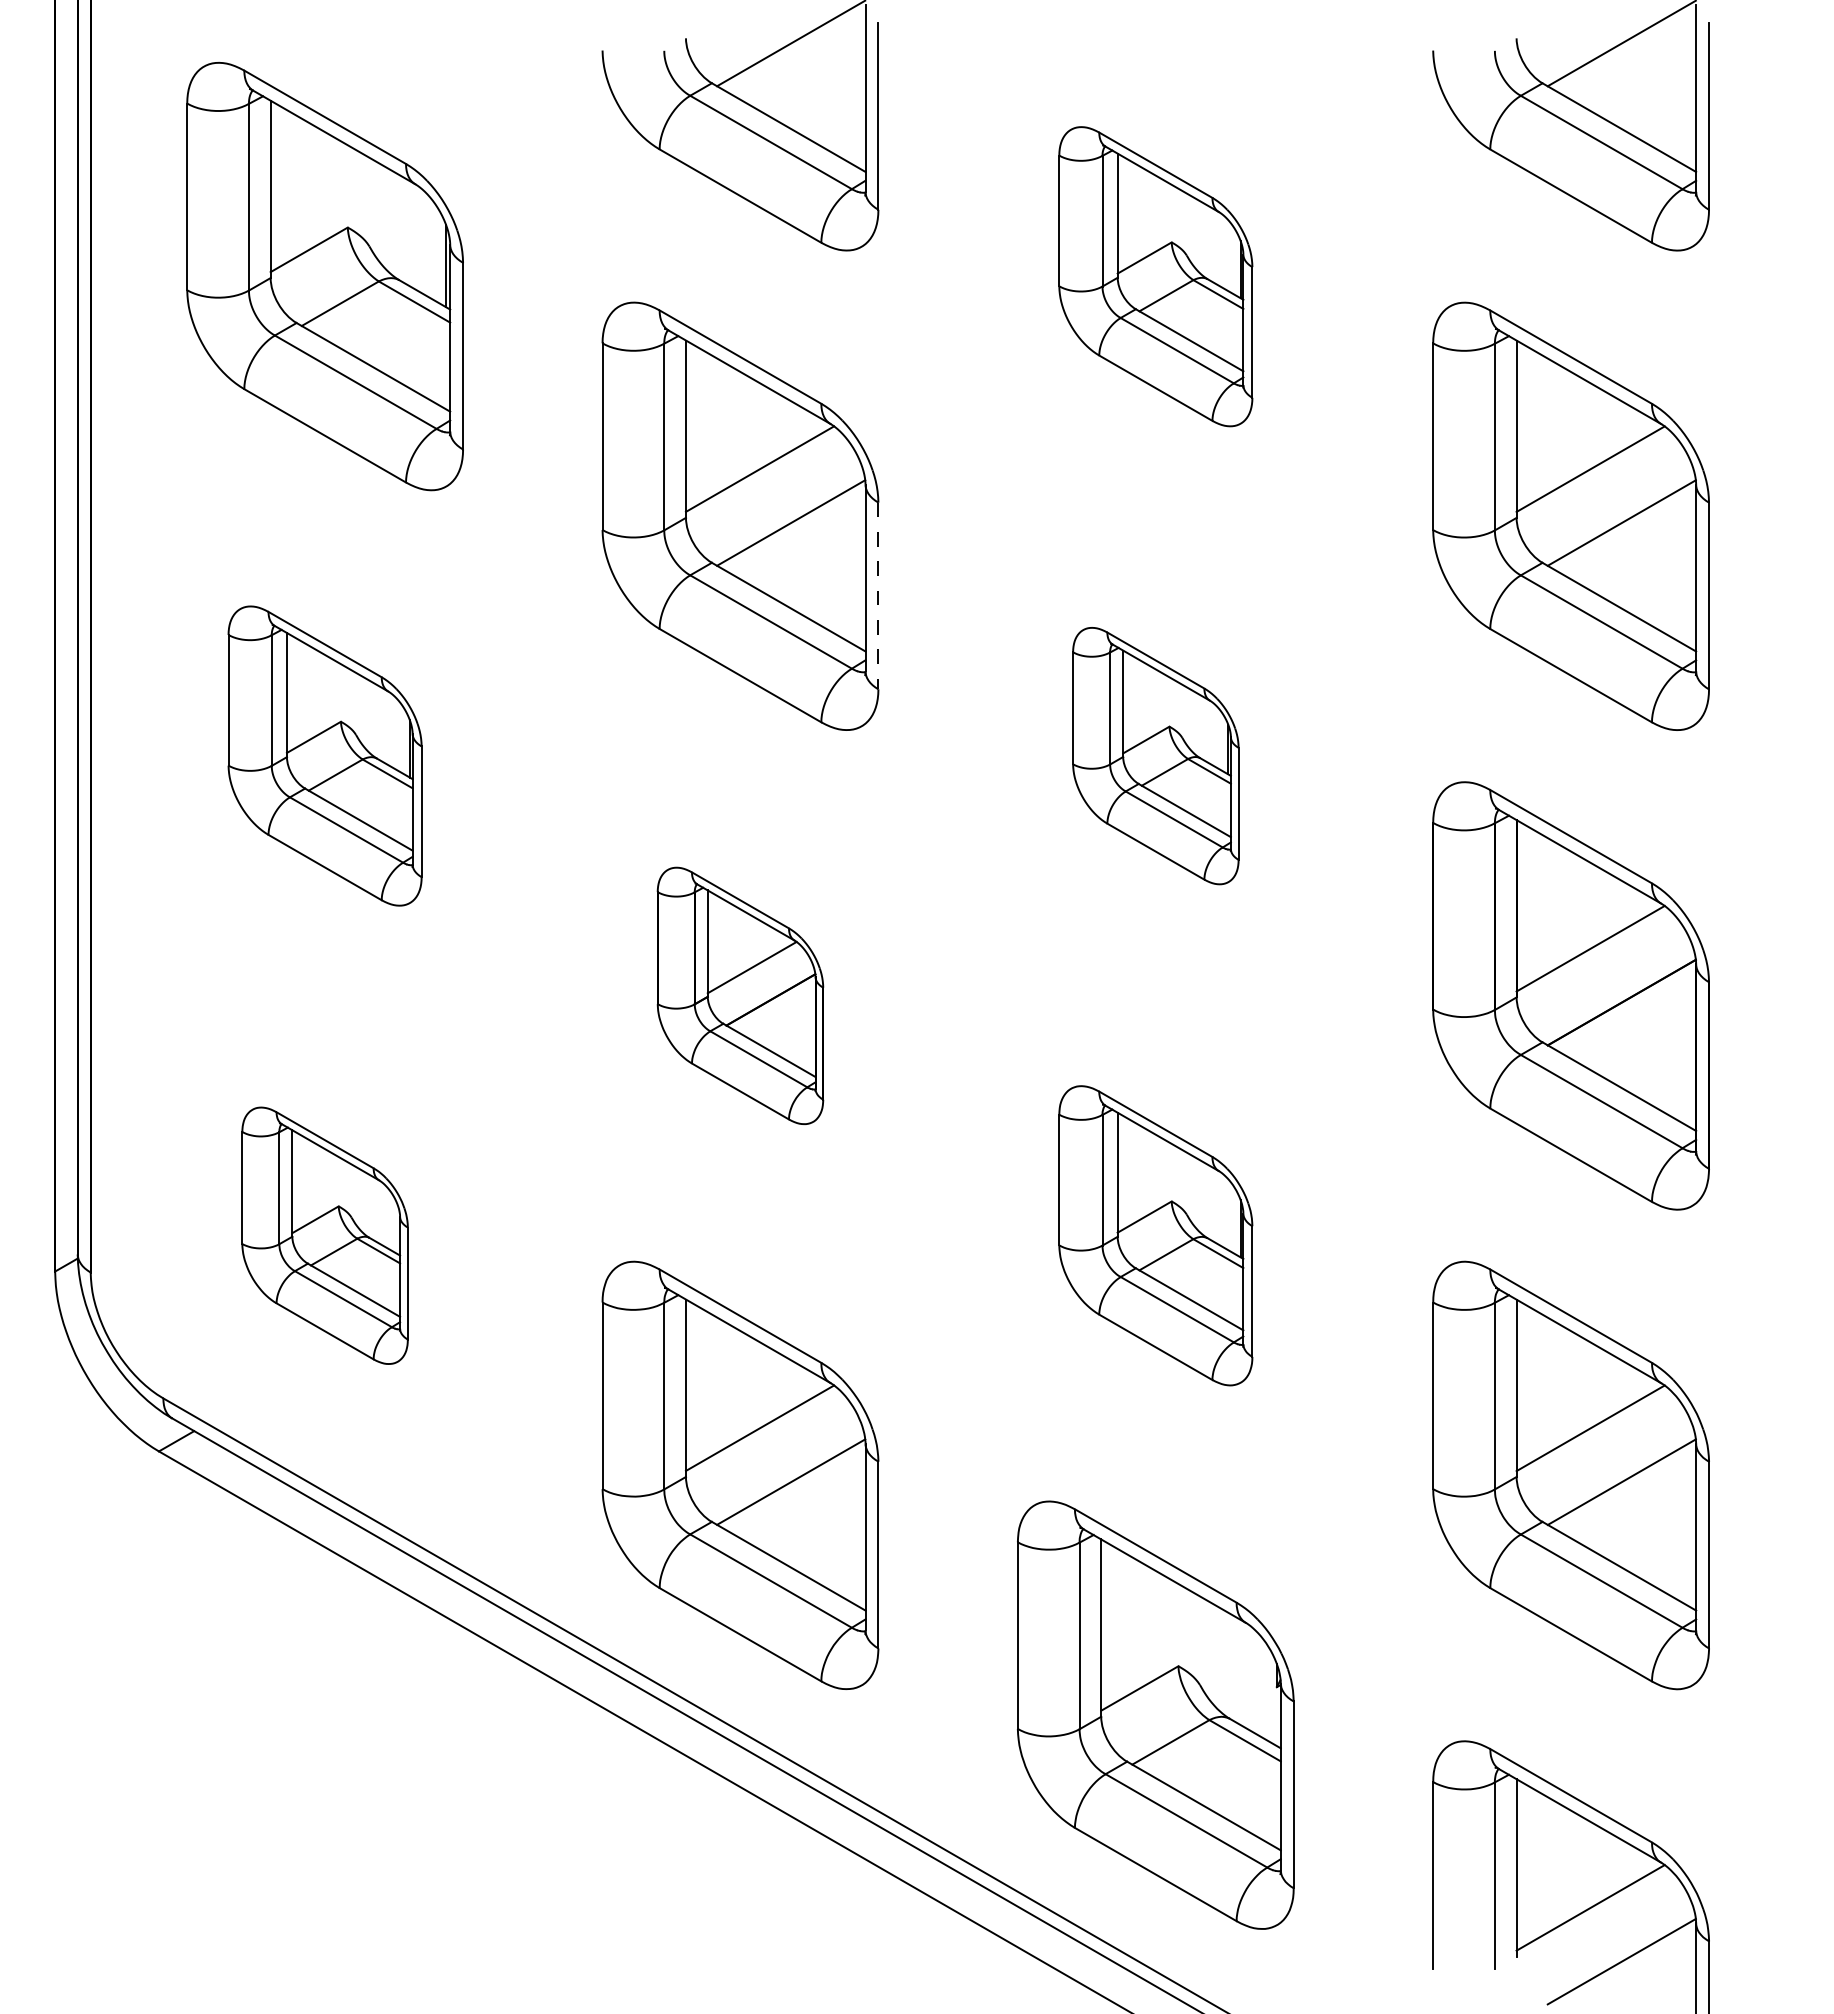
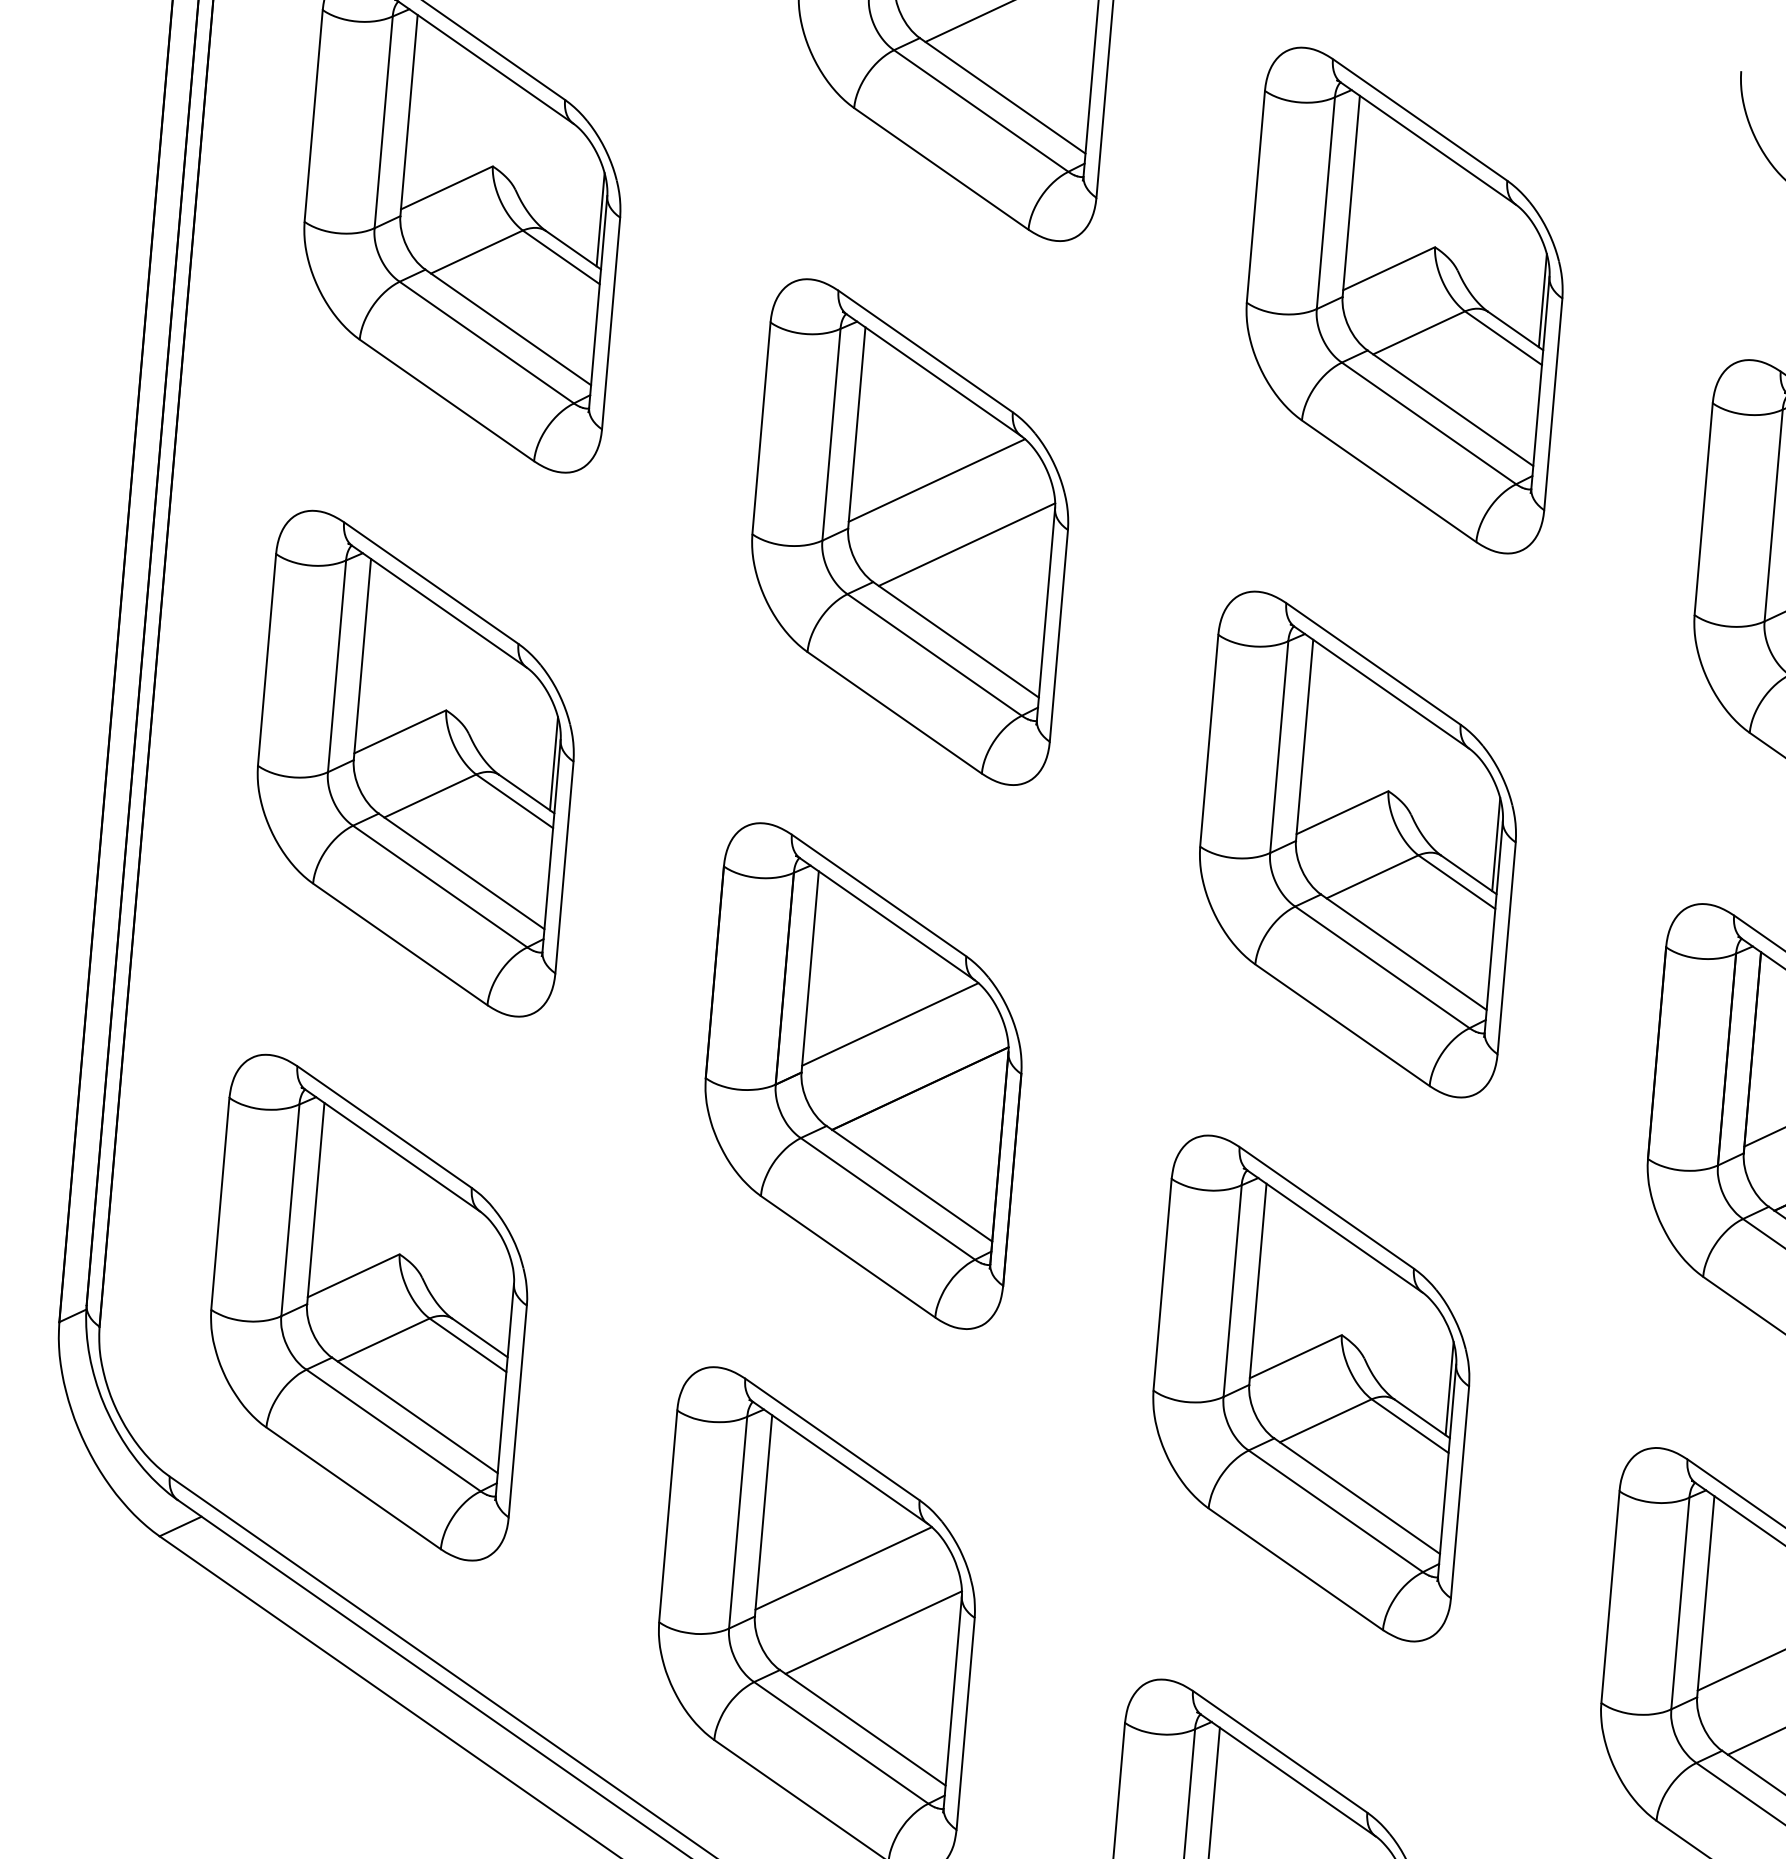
part: (1155, 276) -> (1404, 300), size x1.43
line: (878, 596) -> (1058, 636), dashed -> solid
part: (324, 755) -> (415, 762), size x1.43
part: (1155, 755) -> (1357, 843), size x1.67
part: (740, 995) -> (863, 1075), size x1.67
part: (324, 1235) -> (368, 1307), size x1.67
part: (1155, 1235) -> (1311, 1388), size x1.43

